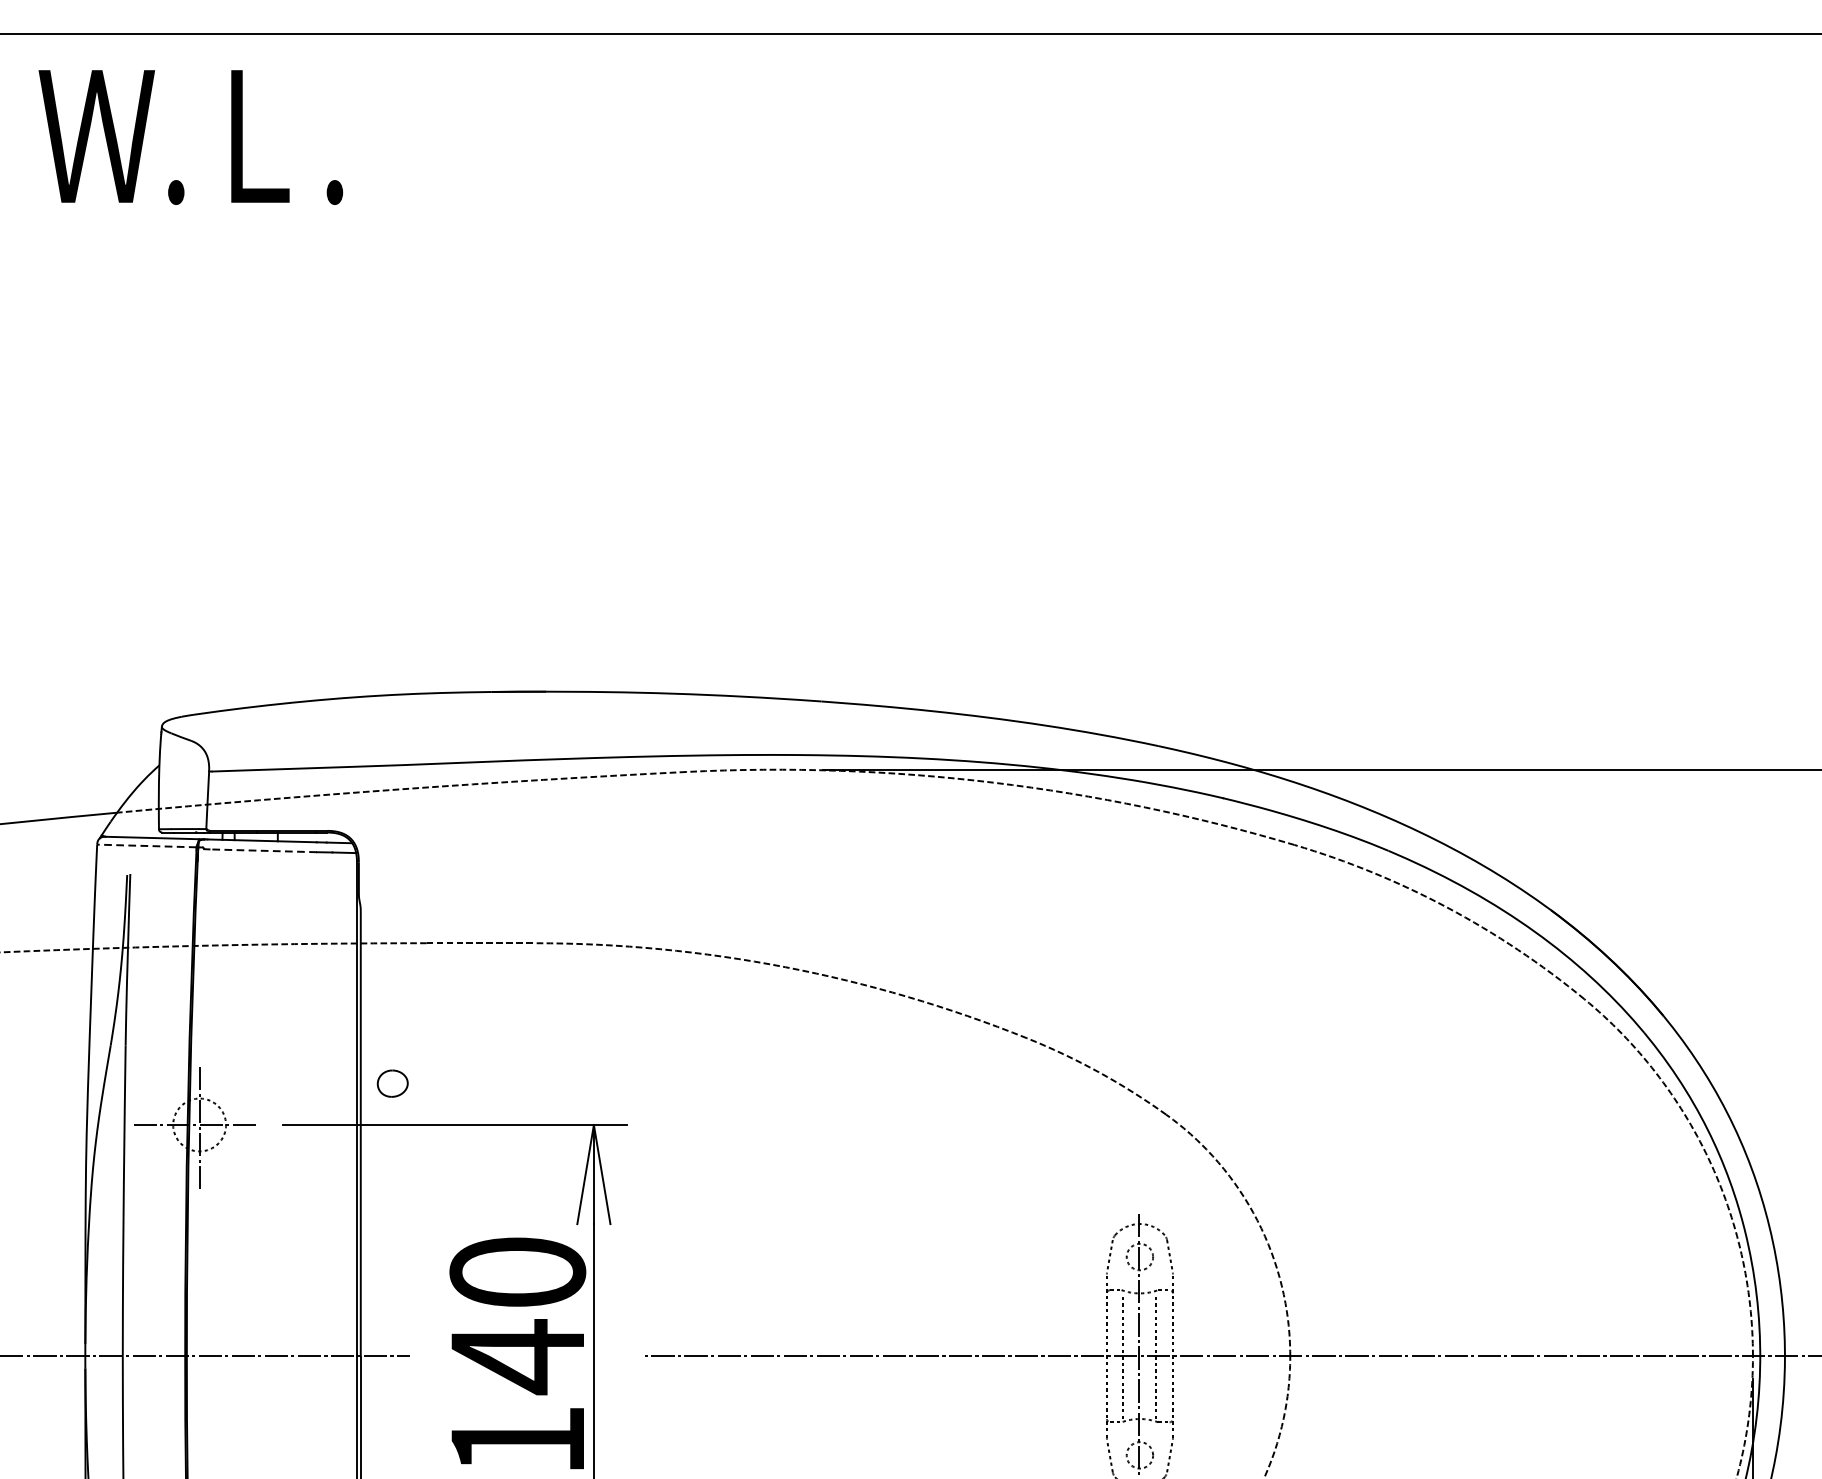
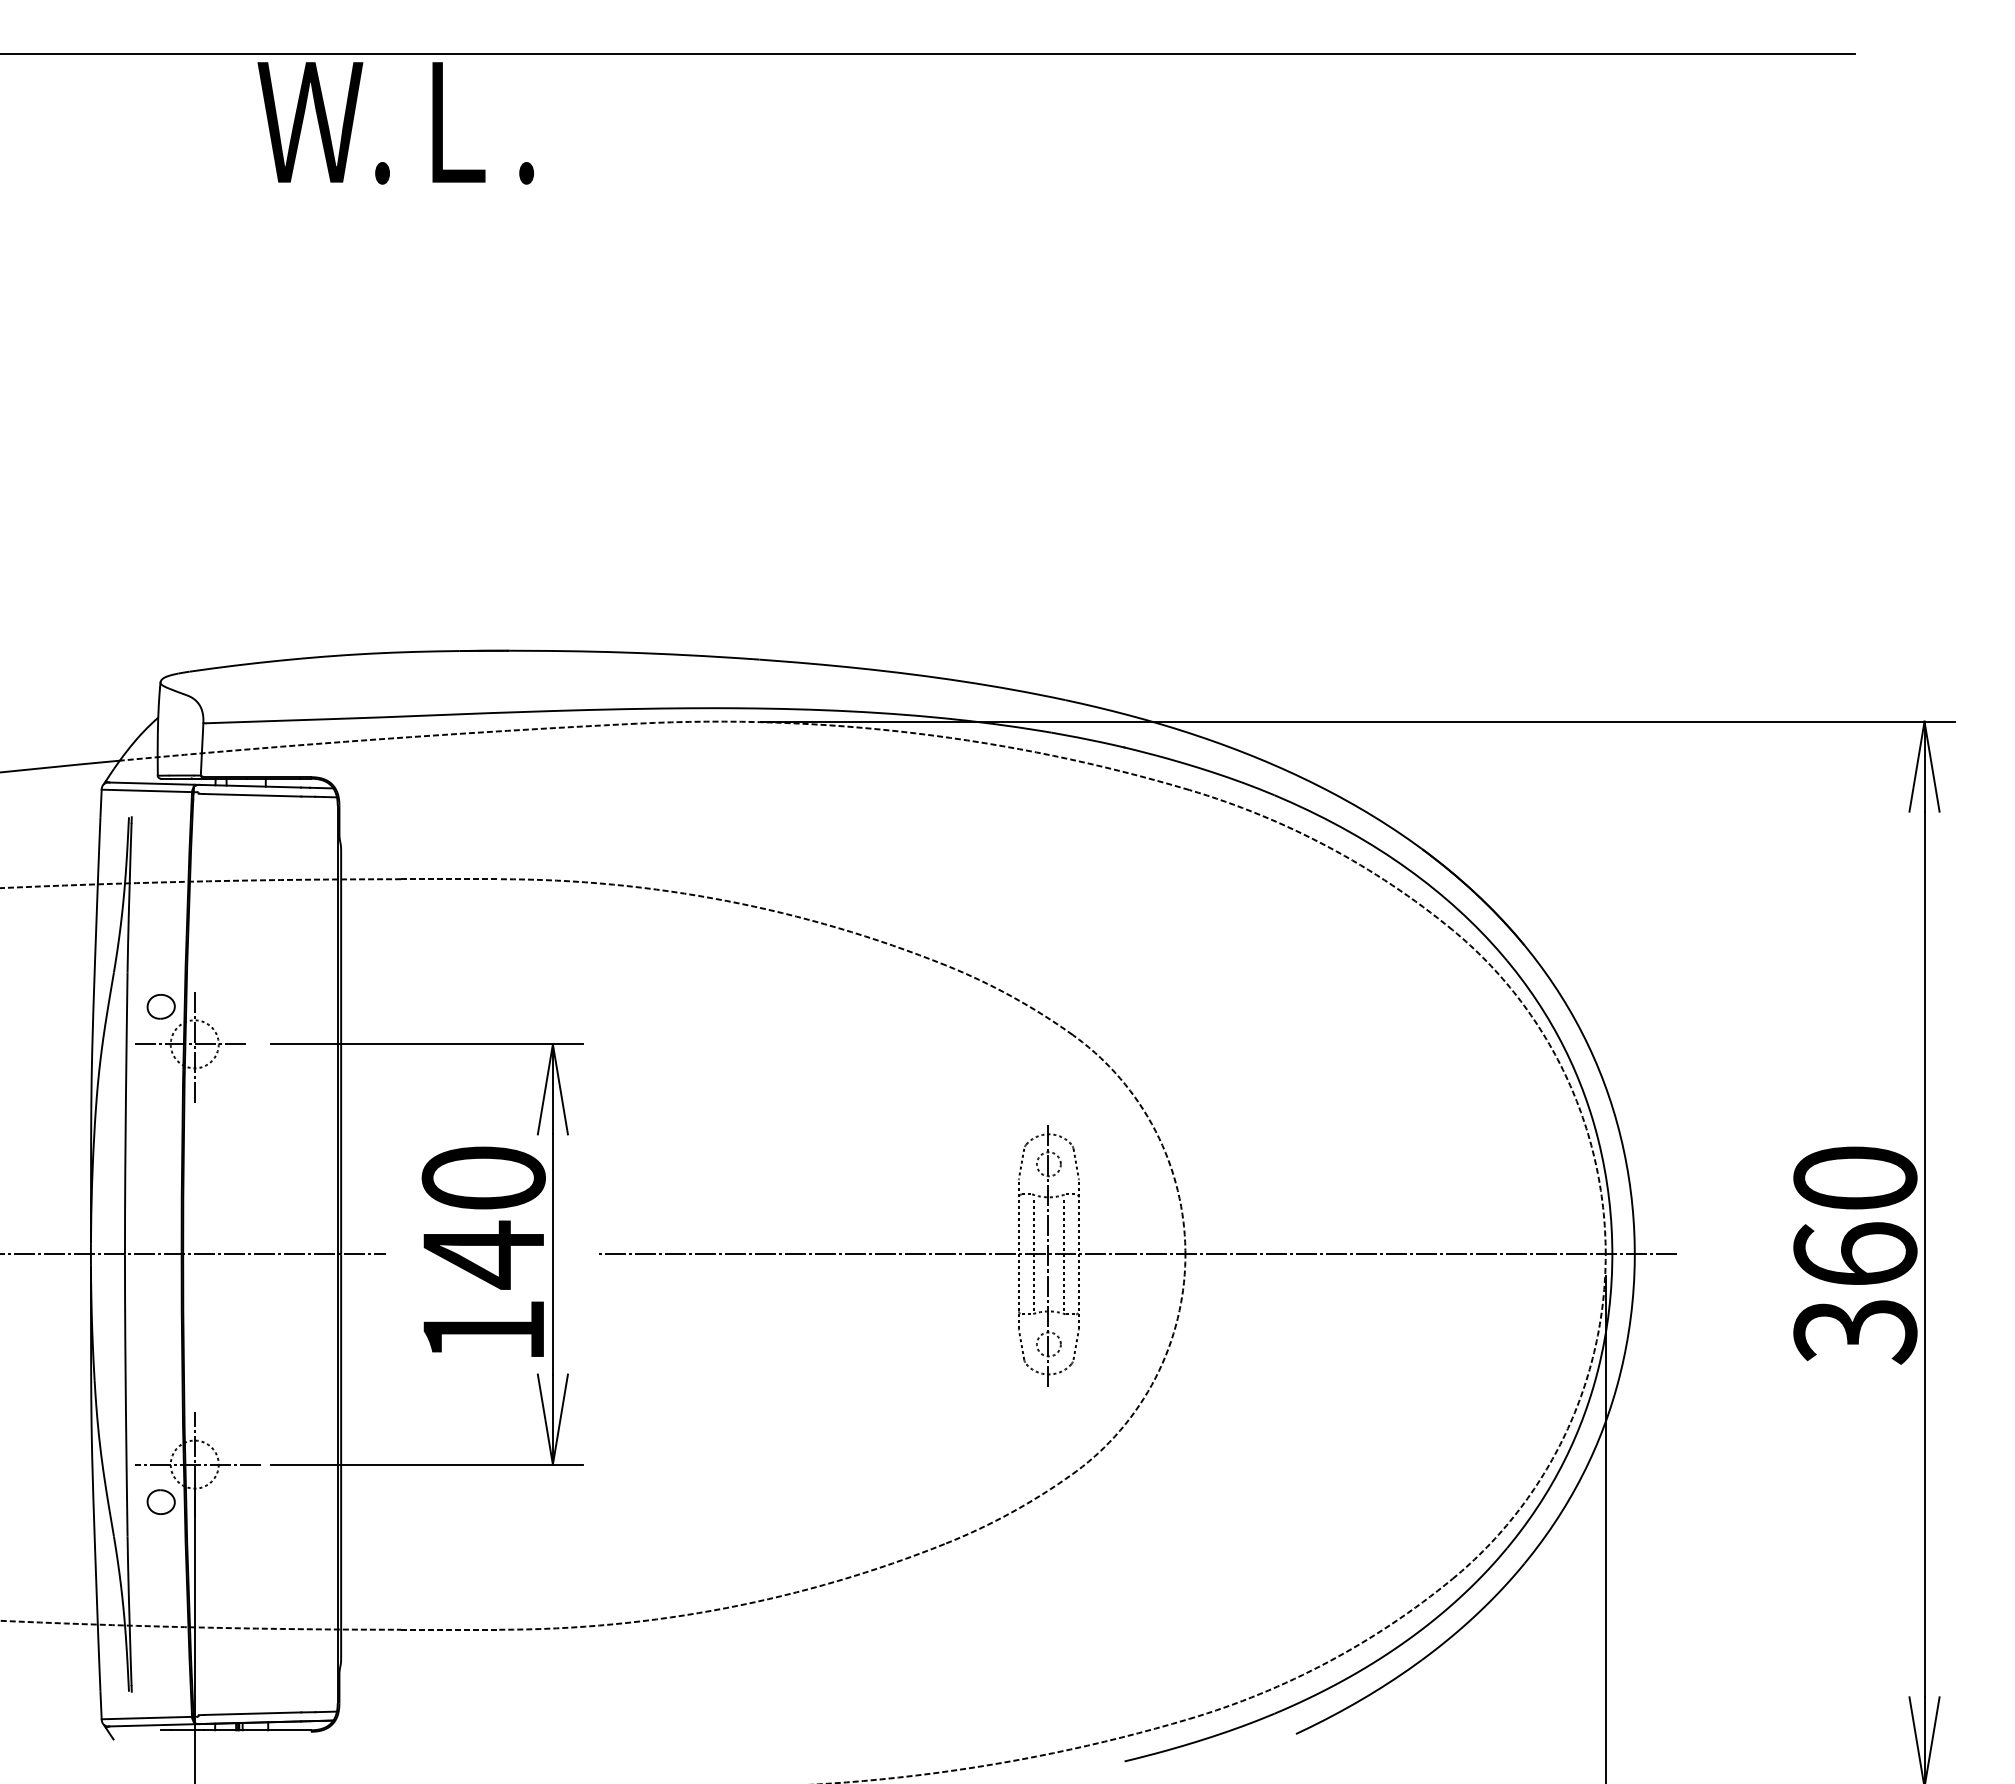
text: (190, 137) -> (395, 123), moved
line: (146, 845) -> (146, 790), dashed -> solid
line: (263, 851) -> (252, 795), dashed -> solid
part: (391, 1083) -> (160, 1006), moved

